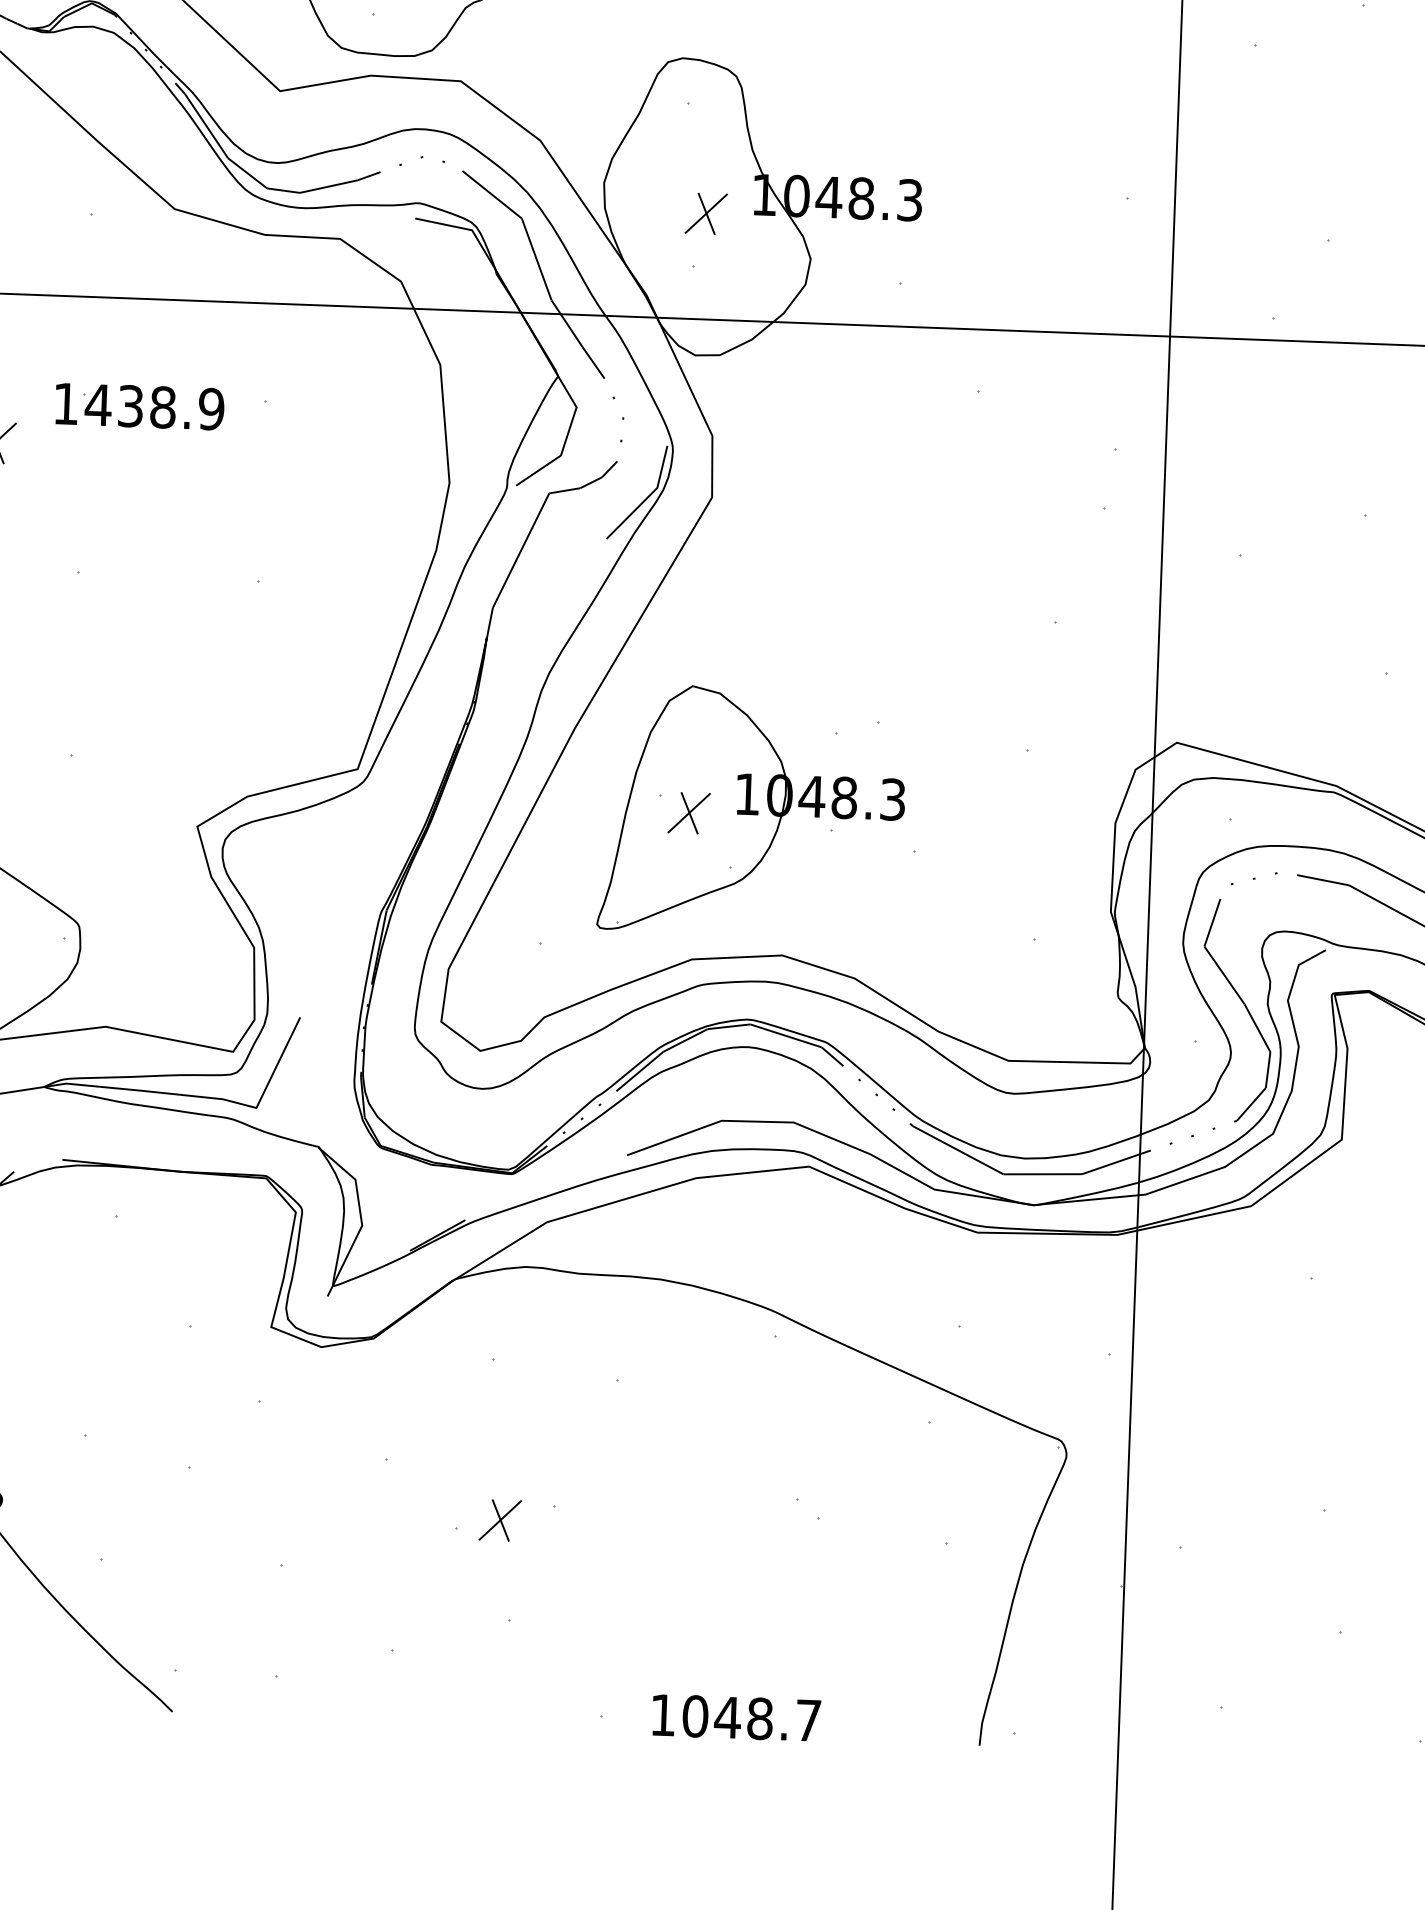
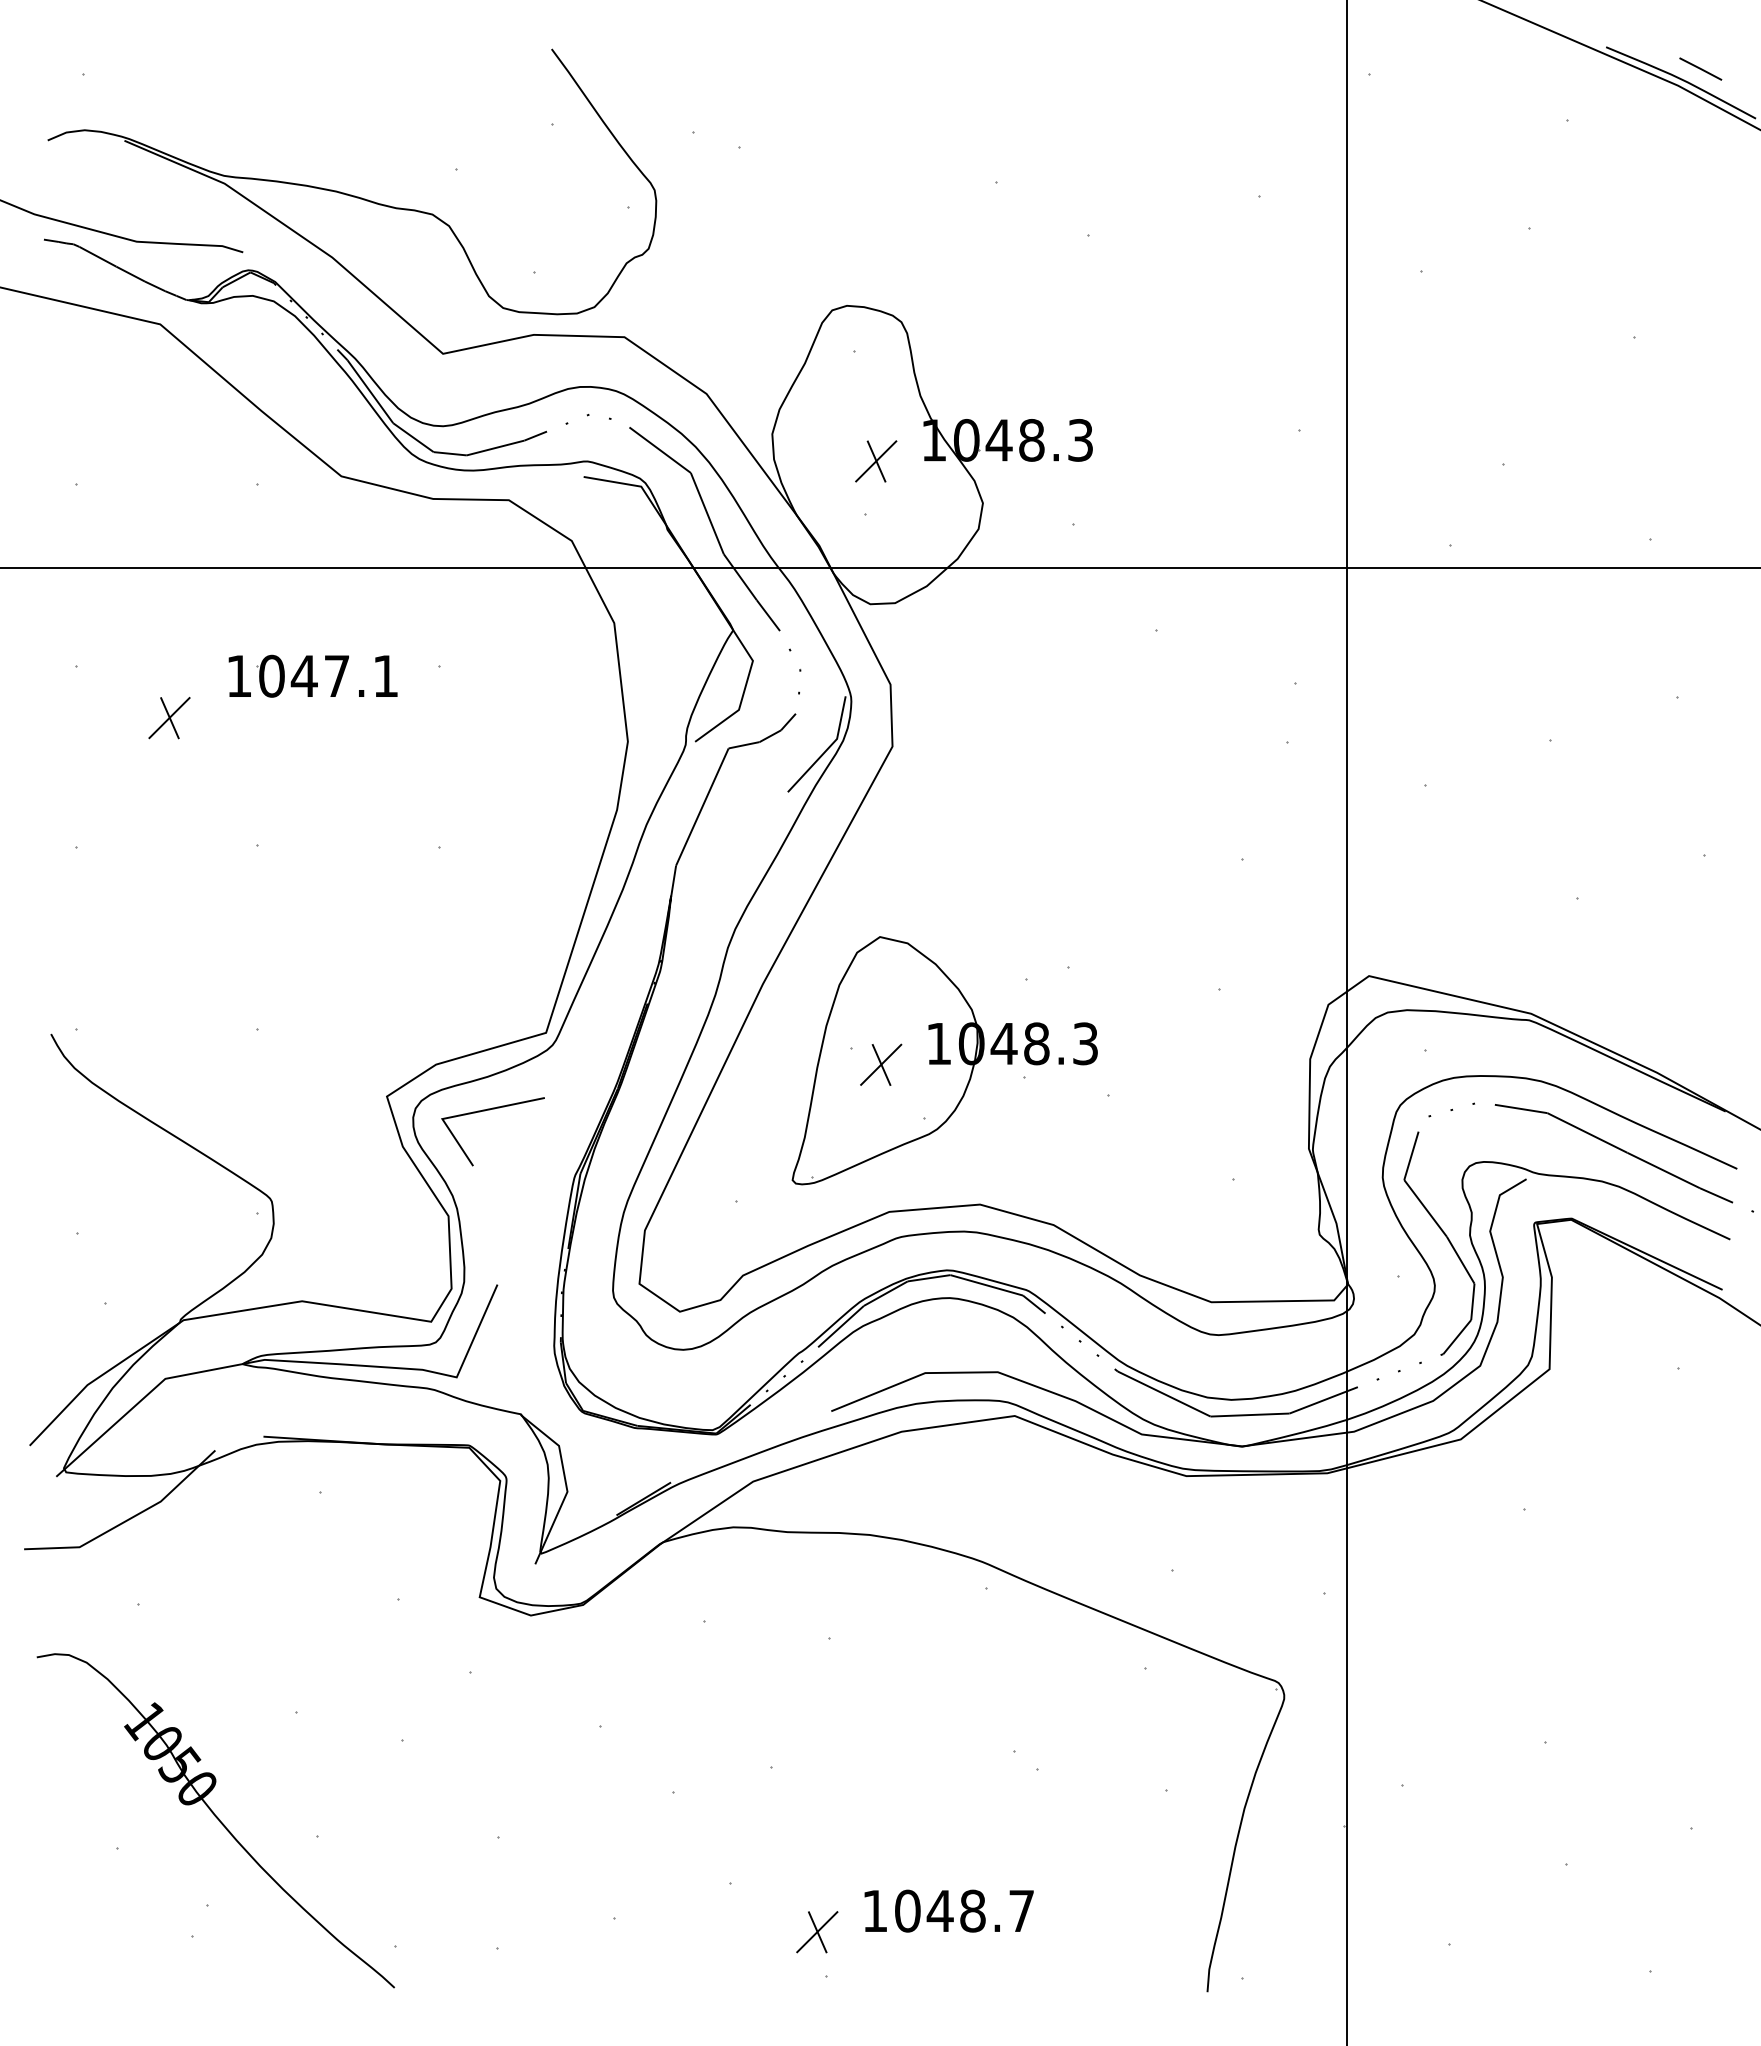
text: (154, 406) -> (328, 675), 1438.9 -> 1047.1
line: (299, 844) -> (490, 1110), added
part: (500, 1520) -> (817, 1932), moved
text: (735, 1717) -> (948, 1910), moved

